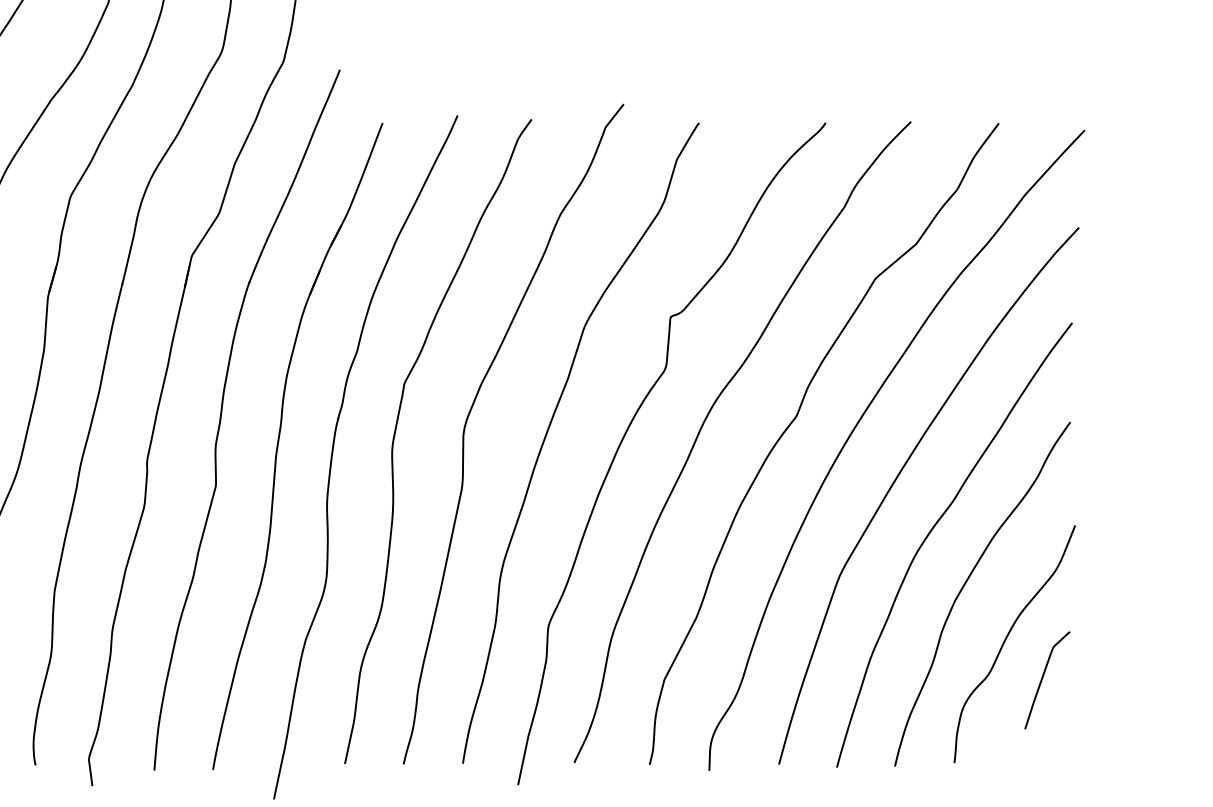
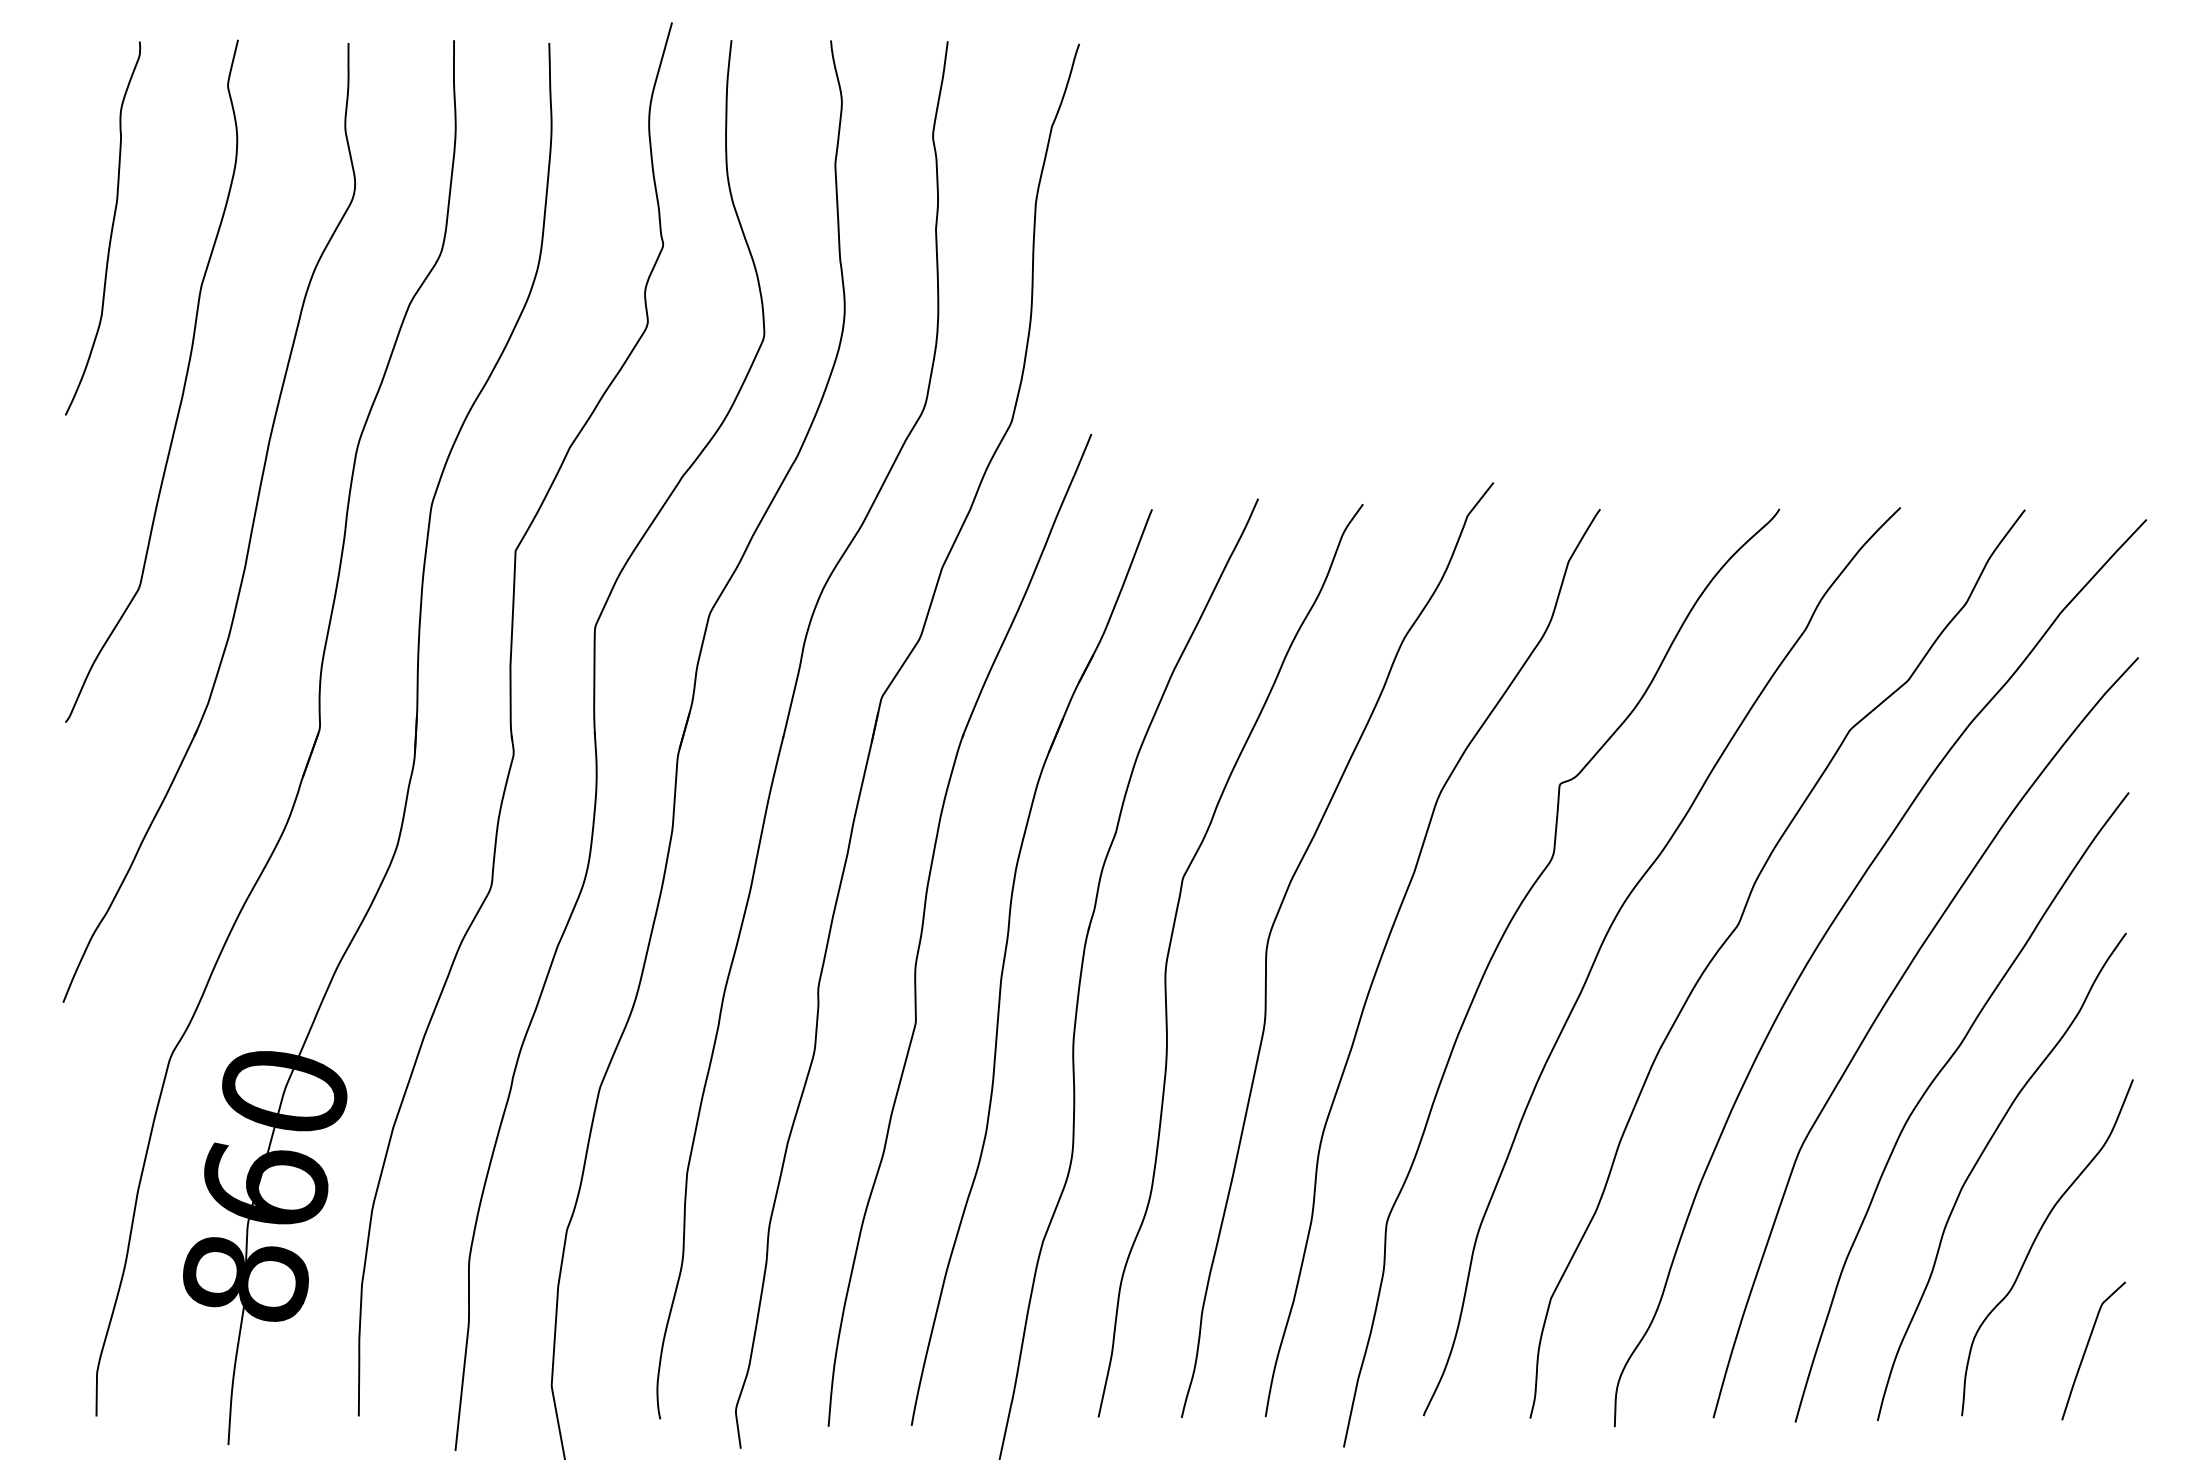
curve: (1043, 678) -> (2087, 1348), moved

